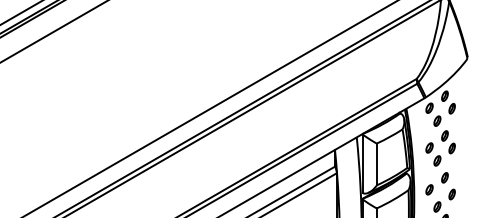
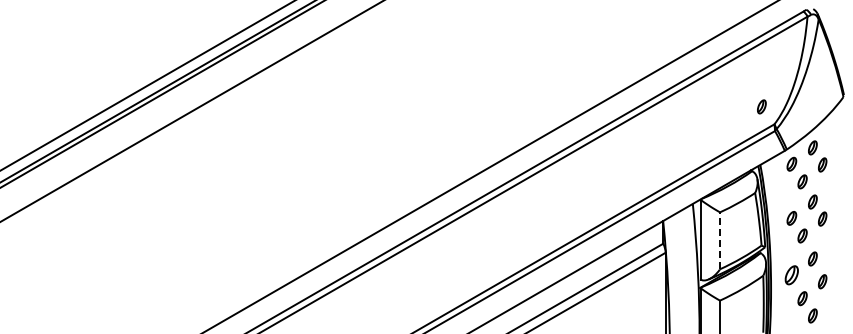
part: (407, 65) -> (761, 106), added
line: (377, 164) -> (720, 240), solid -> dashed
part: (429, 189) -> (791, 275), size x1.4

